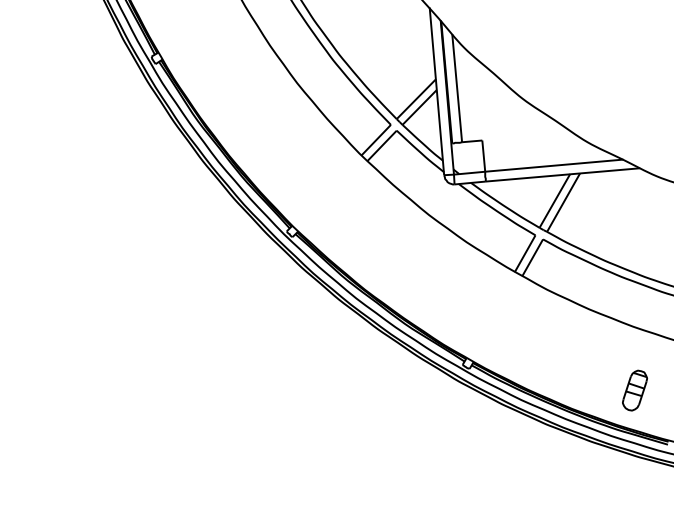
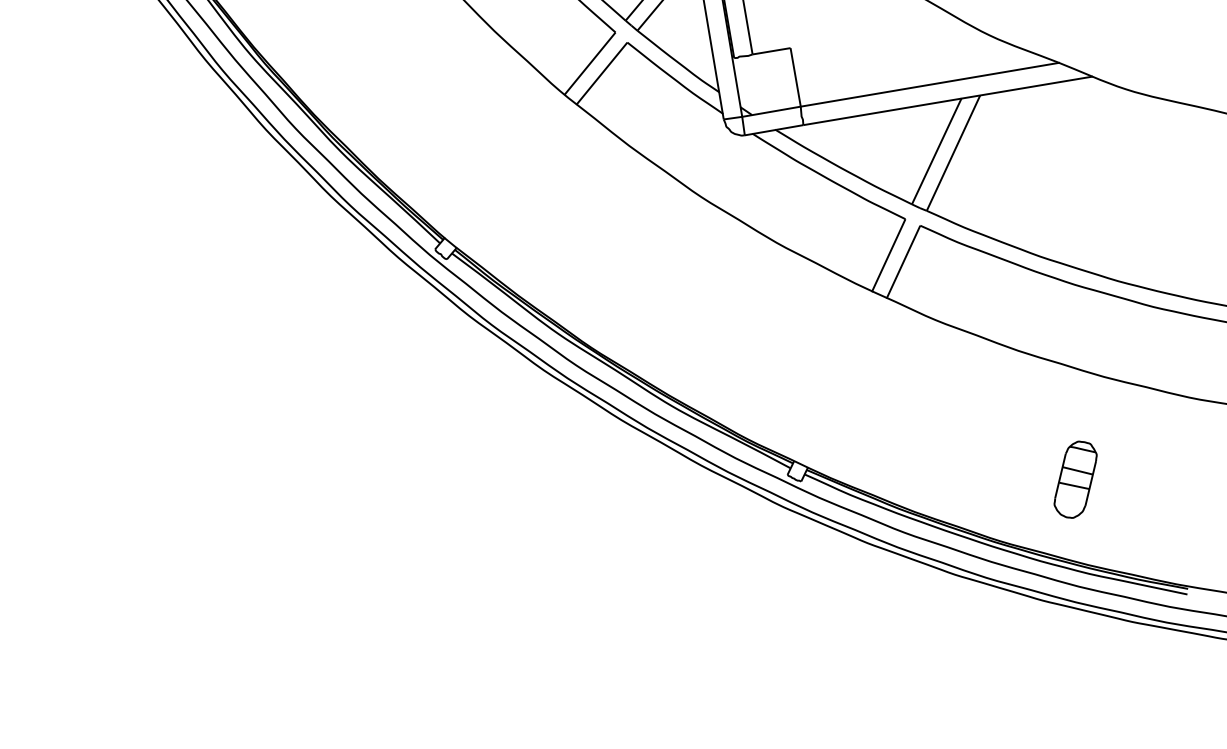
part: (634, 390) -> (1074, 479), moved

